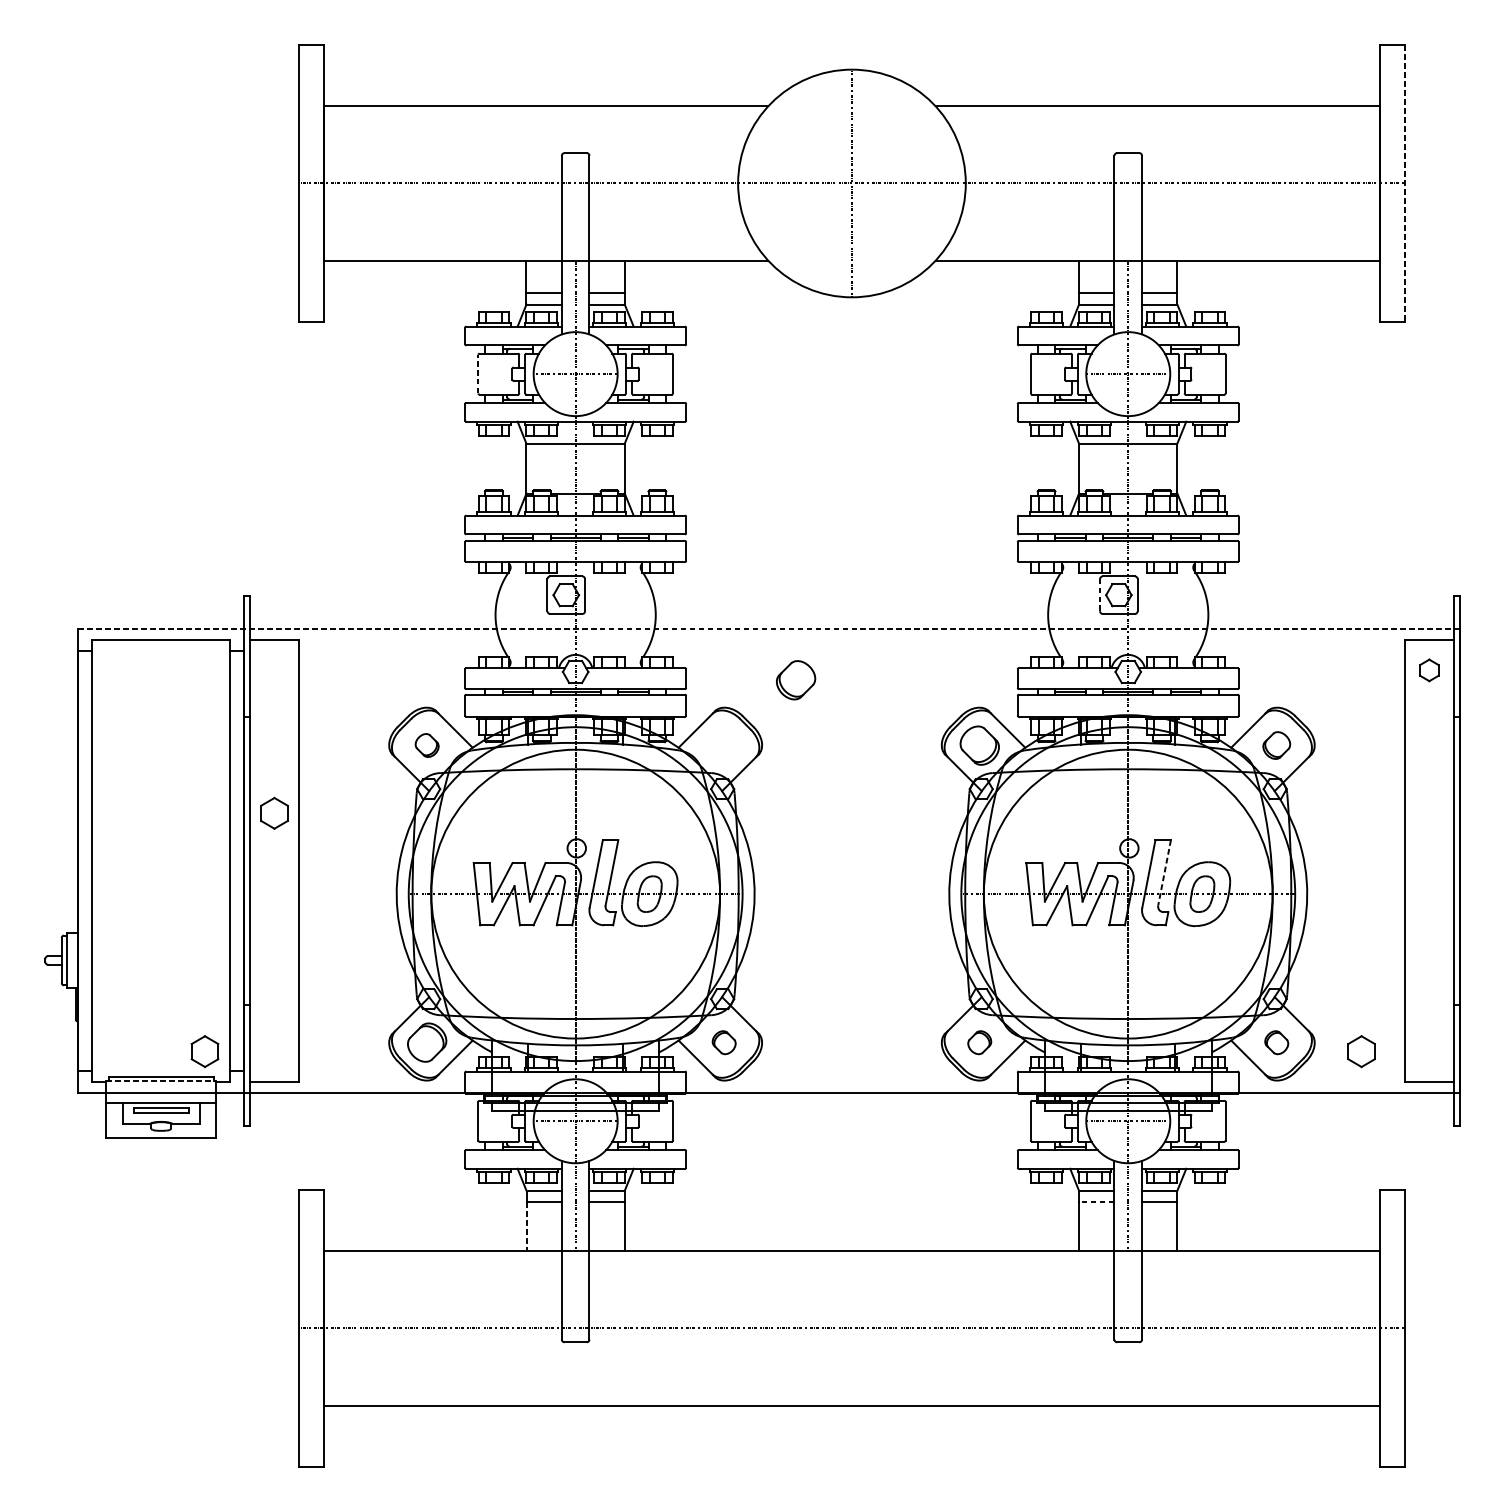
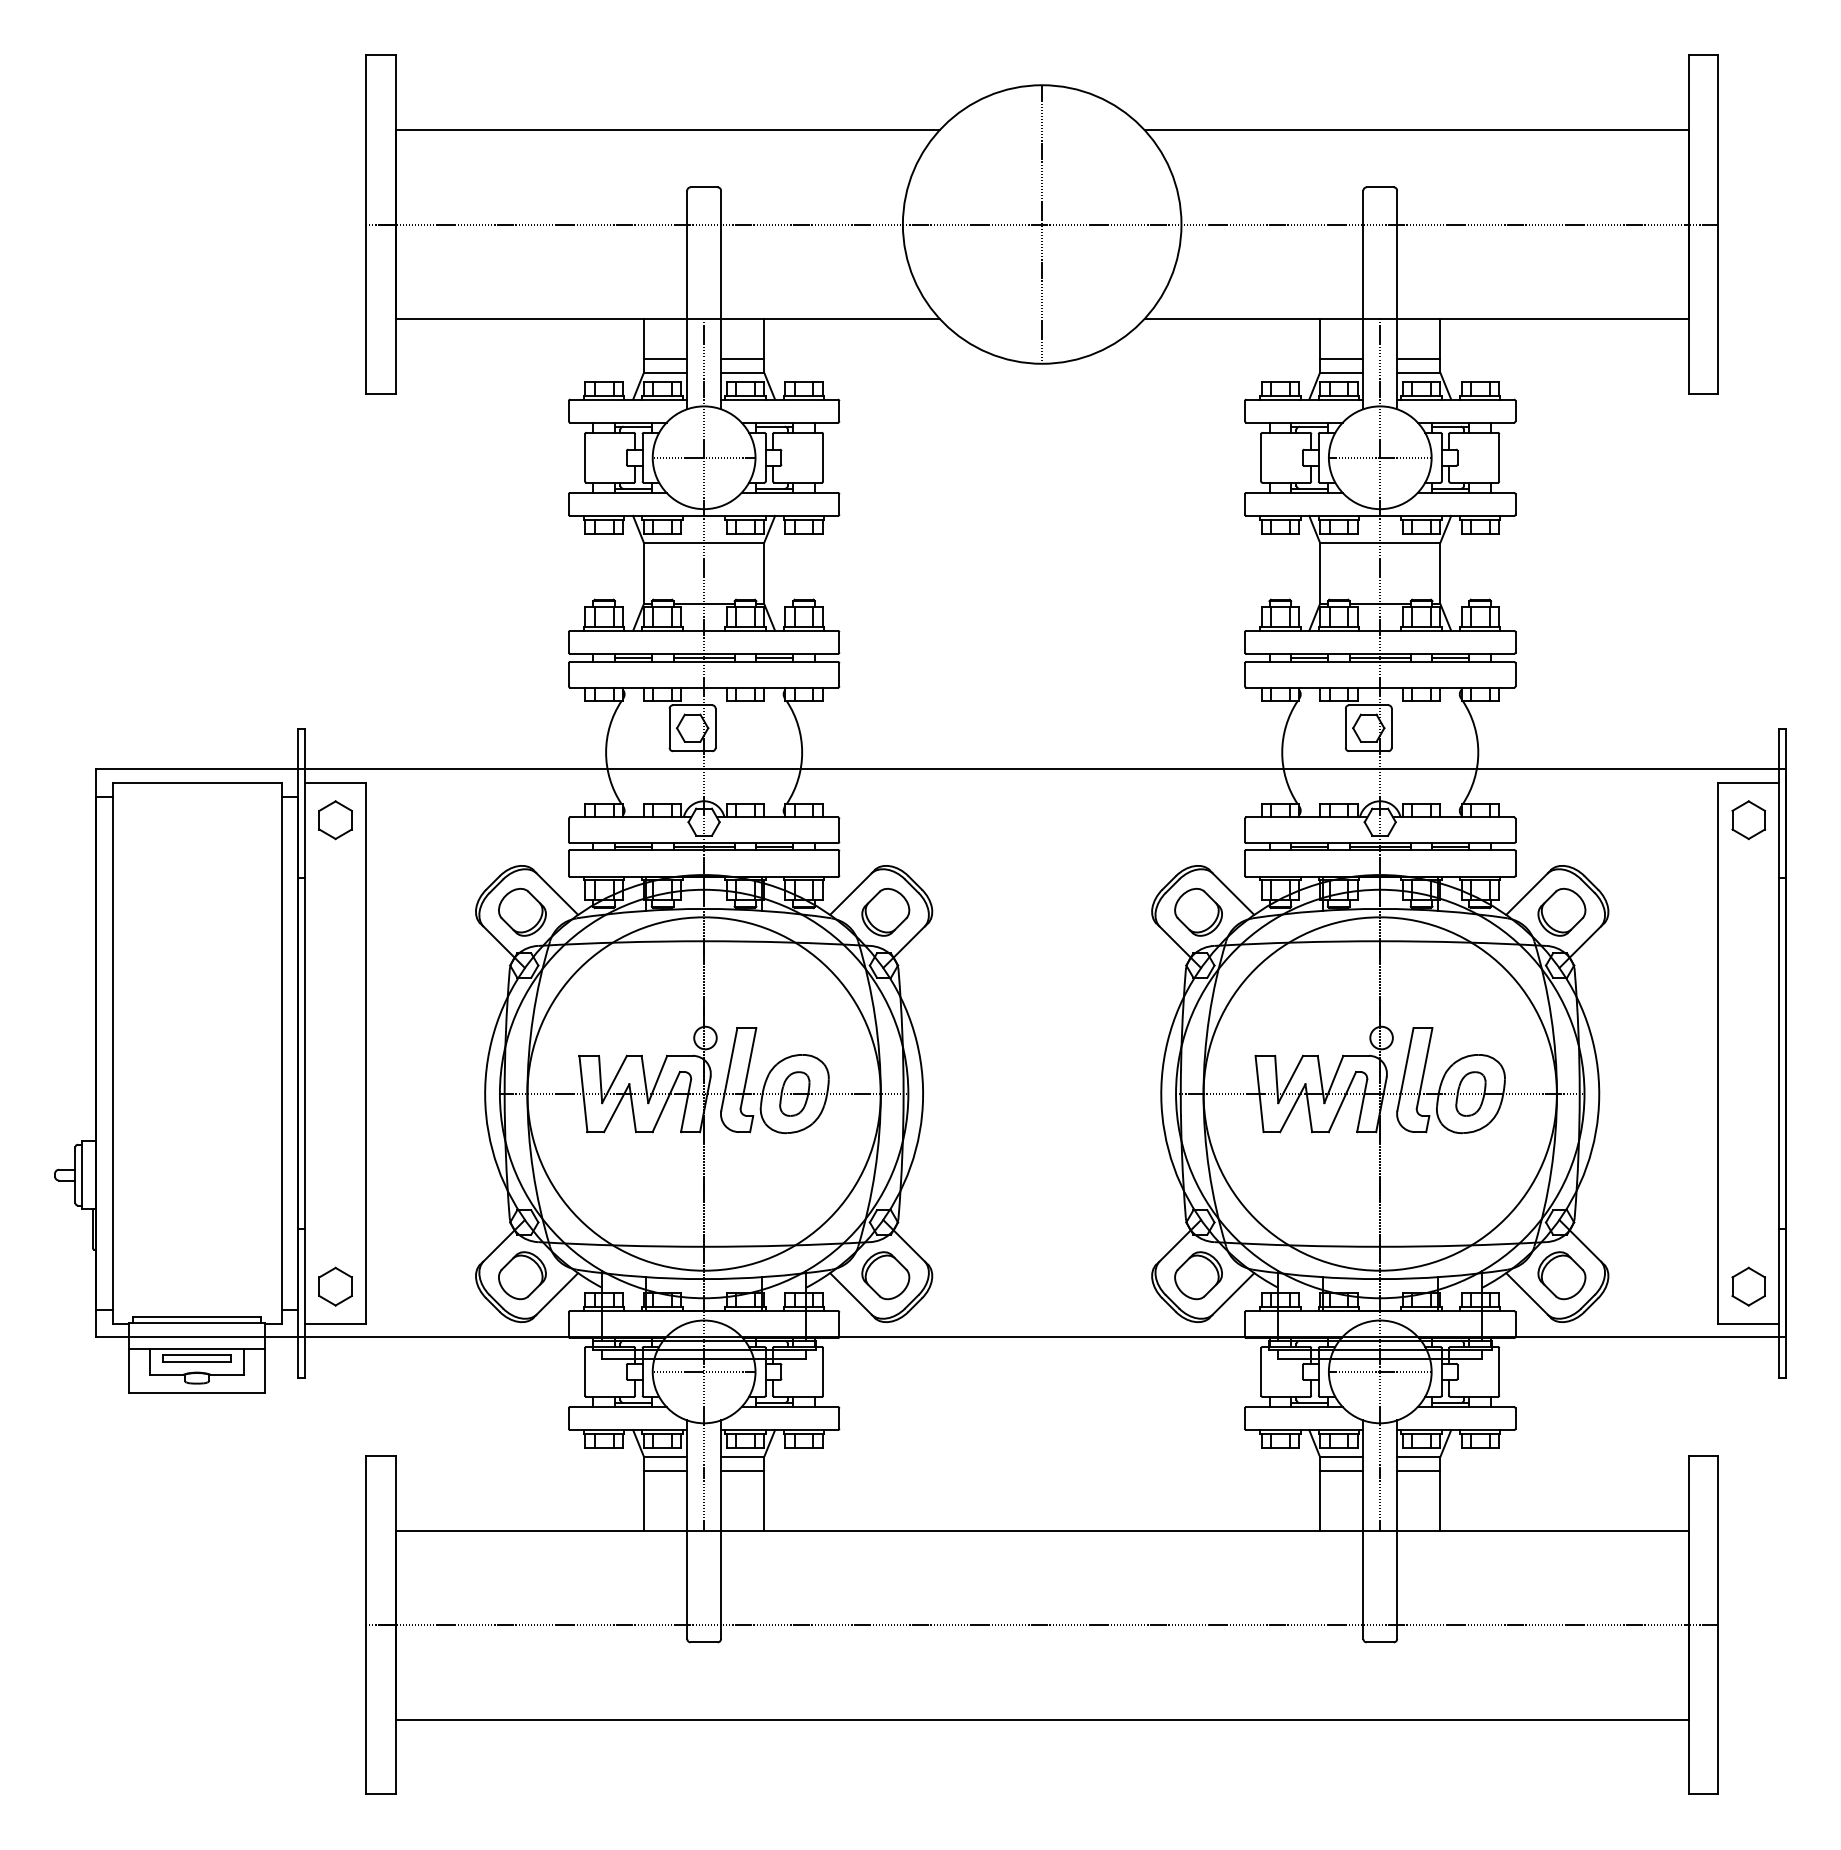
line: (1404, 184) -> (1718, 225), dashed -> solid
line: (478, 373) -> (585, 457), dashed -> solid
line: (1099, 595) -> (1345, 728), dashed -> solid
line: (769, 628) -> (941, 769), dashed -> solid
part: (1429, 670) -> (1748, 820), size x1.43
part: (795, 679) -> (885, 911), moved
part: (427, 744) -> (522, 911), size x1.67
part: (1276, 744) -> (1561, 911), size x1.43
part: (274, 813) -> (335, 820), moved
line: (1164, 873) -> (1424, 1068), dashed -> solid
part: (723, 1042) -> (885, 1275), size x1.67
part: (979, 1042) -> (1198, 1275), size x1.67
part: (1276, 1042) -> (1561, 1275), size x1.67
part: (204, 1051) -> (335, 1286), moved
part: (1361, 1051) -> (1748, 1286), moved
line: (161, 1080) -> (197, 1322), dashed -> solid
line: (1096, 1201) -> (1341, 1470), dashed -> solid
line: (526, 1227) -> (644, 1501), dashed -> solid

